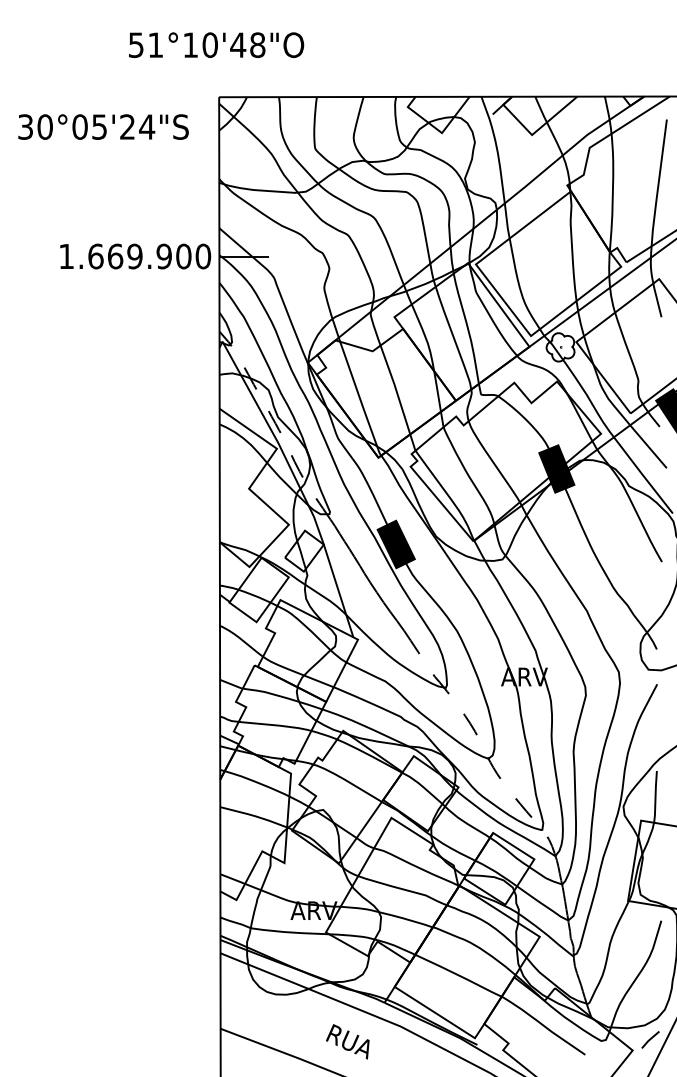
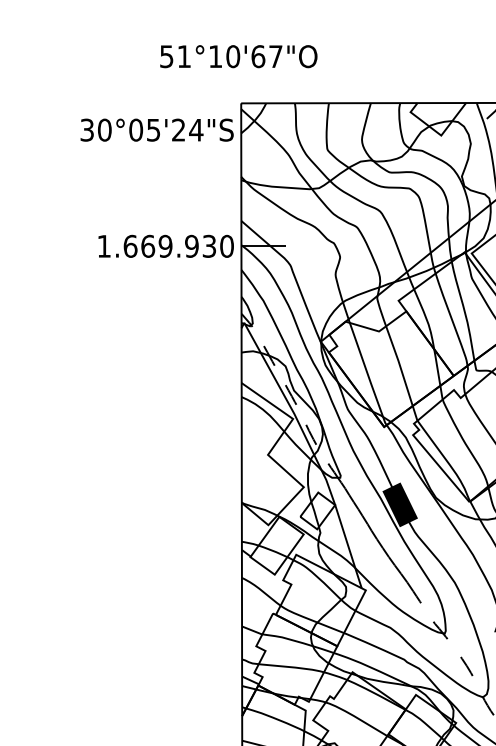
text: (247, 45) -> (266, 56), 51°10'48"O -> 51°10'67"O
text: (103, 126) -> (157, 129), moved
text: (183, 256) -> (209, 246), 1.669.900 -> 1.669.930

